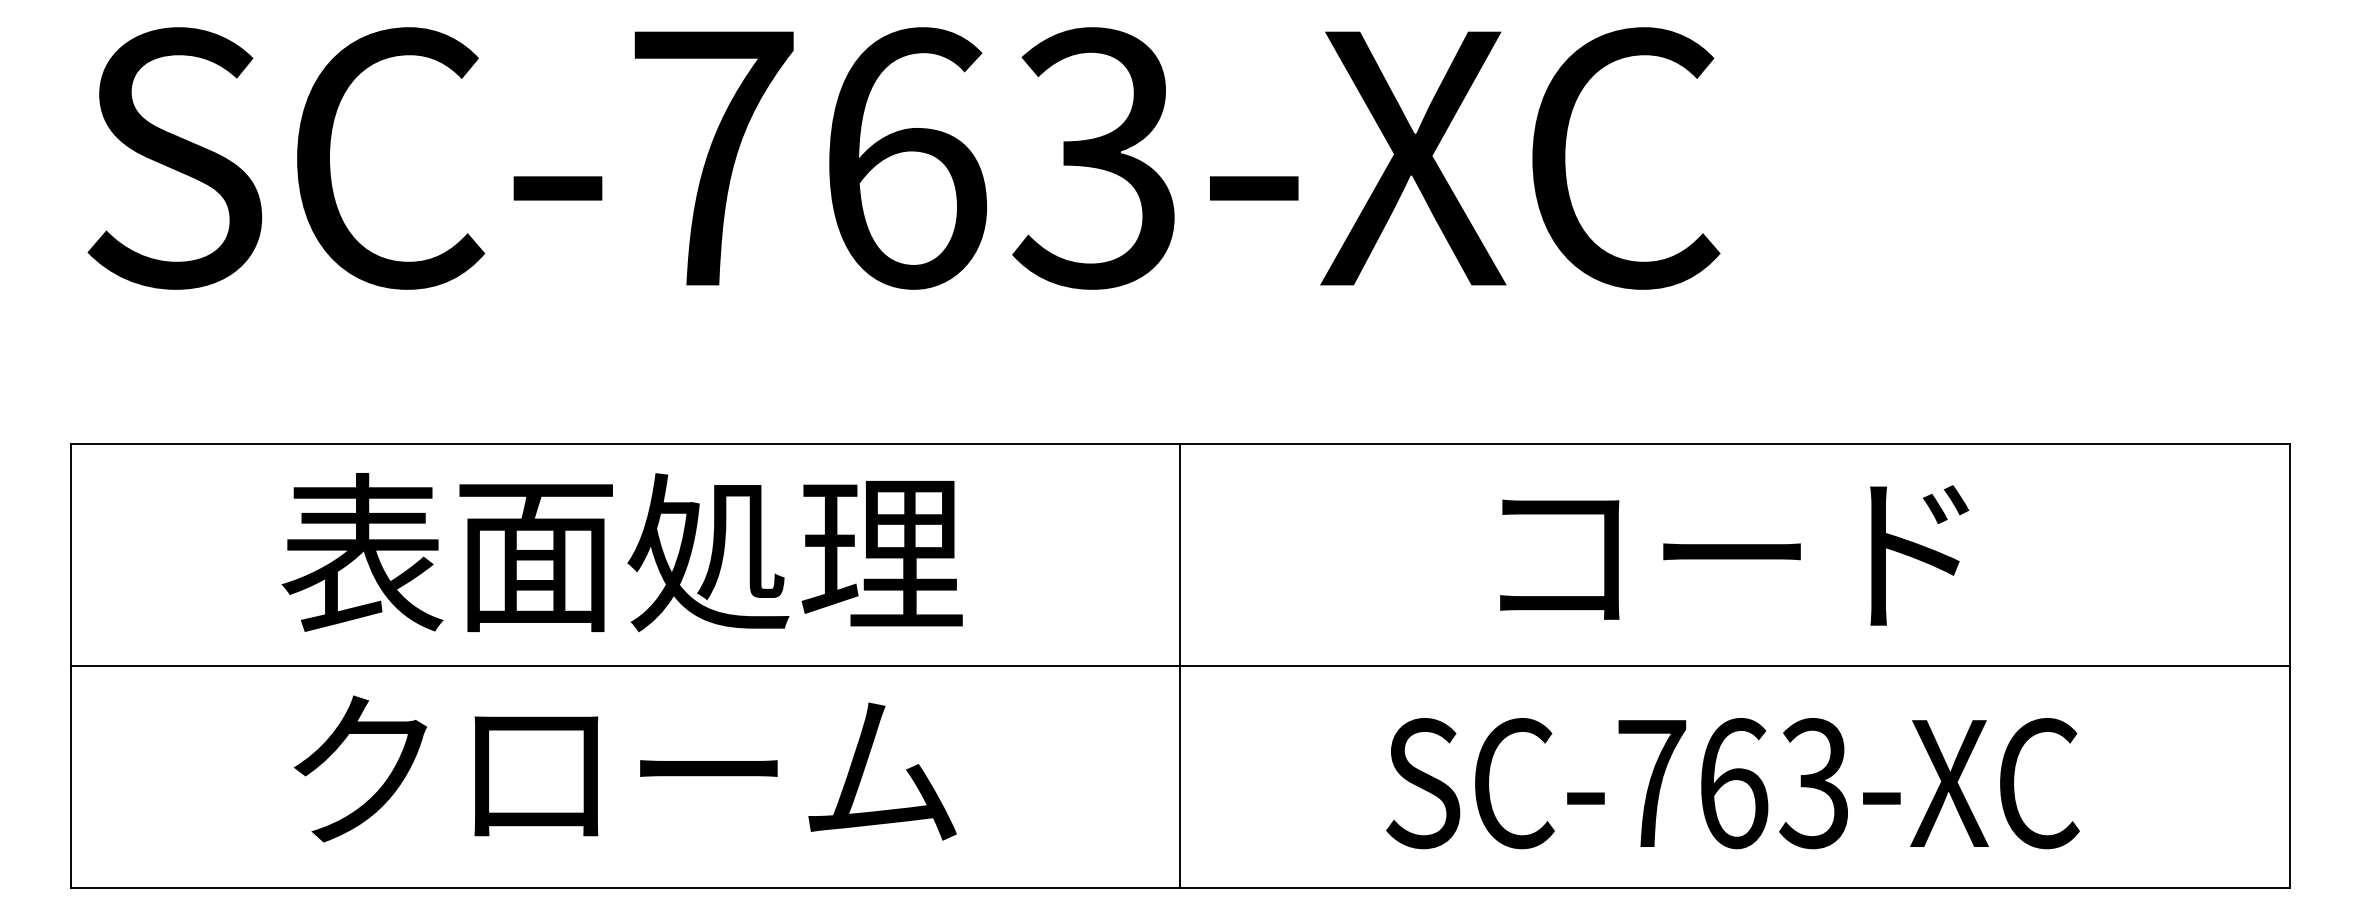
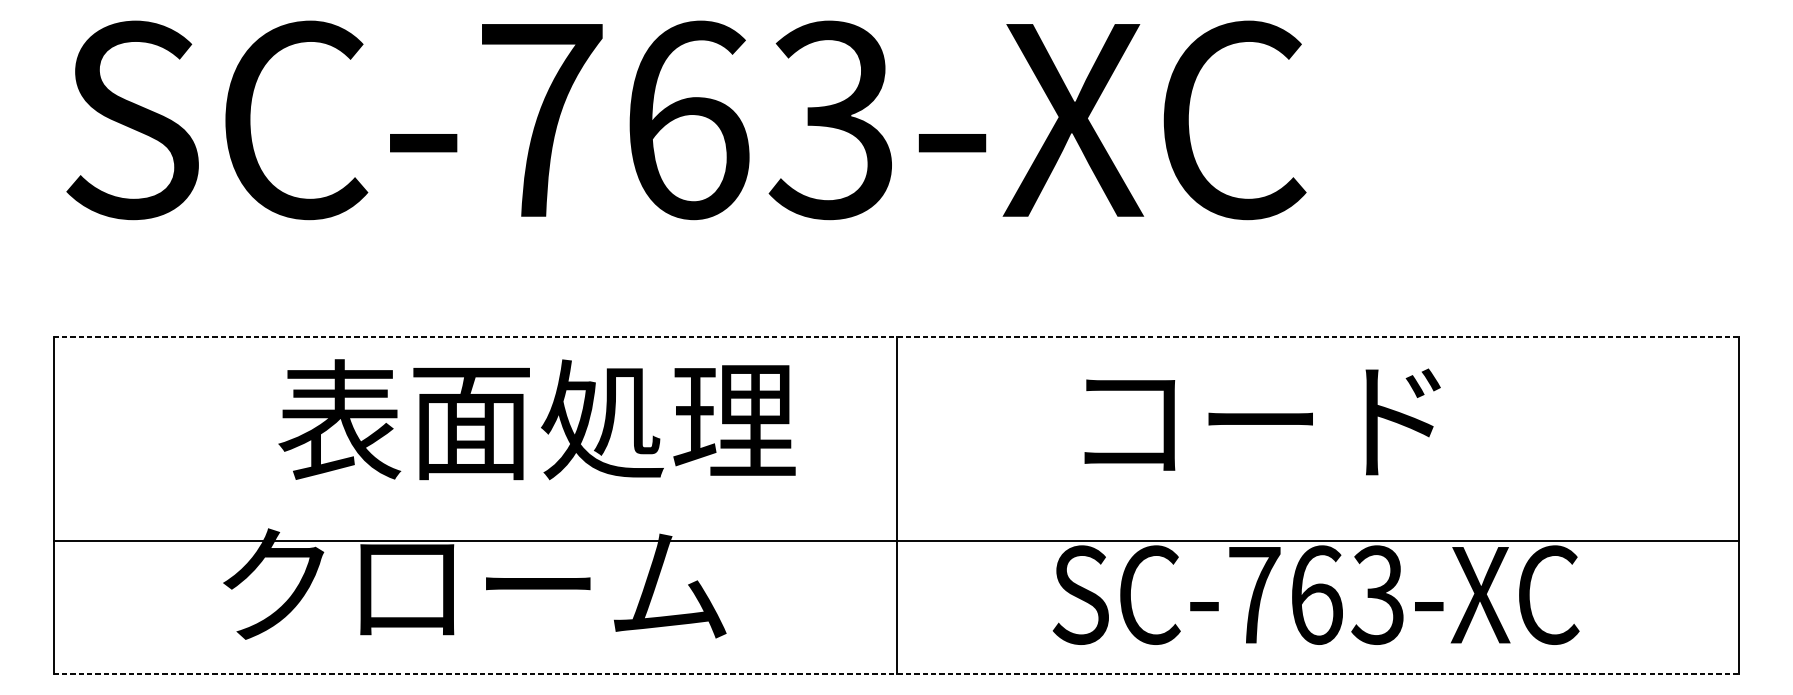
line: (1180, 443) -> (896, 336), solid -> dashed
text: (621, 552) -> (536, 419), moved
text: (1734, 555) -> (1262, 421), moved
line: (1180, 665) -> (896, 540), moved
line: (1180, 887) -> (896, 674), solid -> dashed

